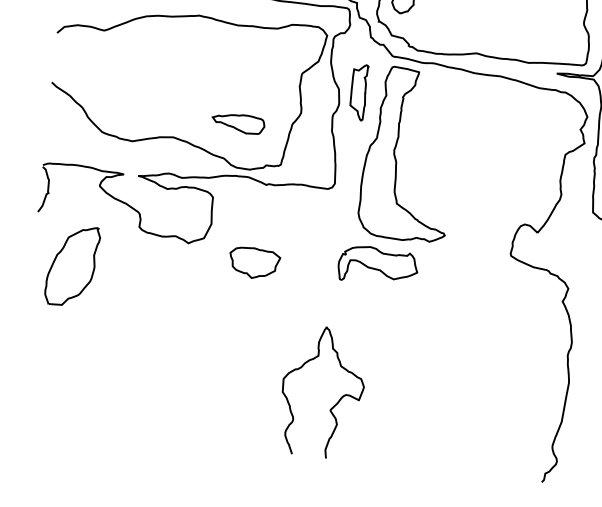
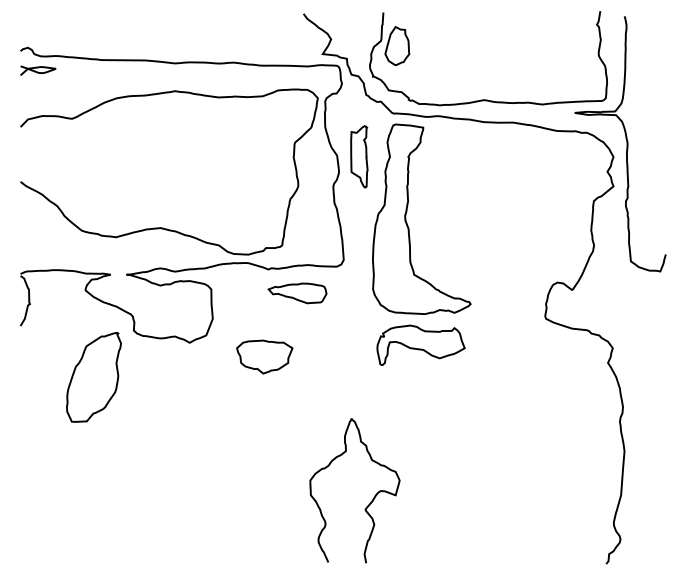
part: (238, 123) -> (297, 293), moved
part: (377, 265) -> (420, 344), moved
part: (72, 266) -> (93, 377), moved

